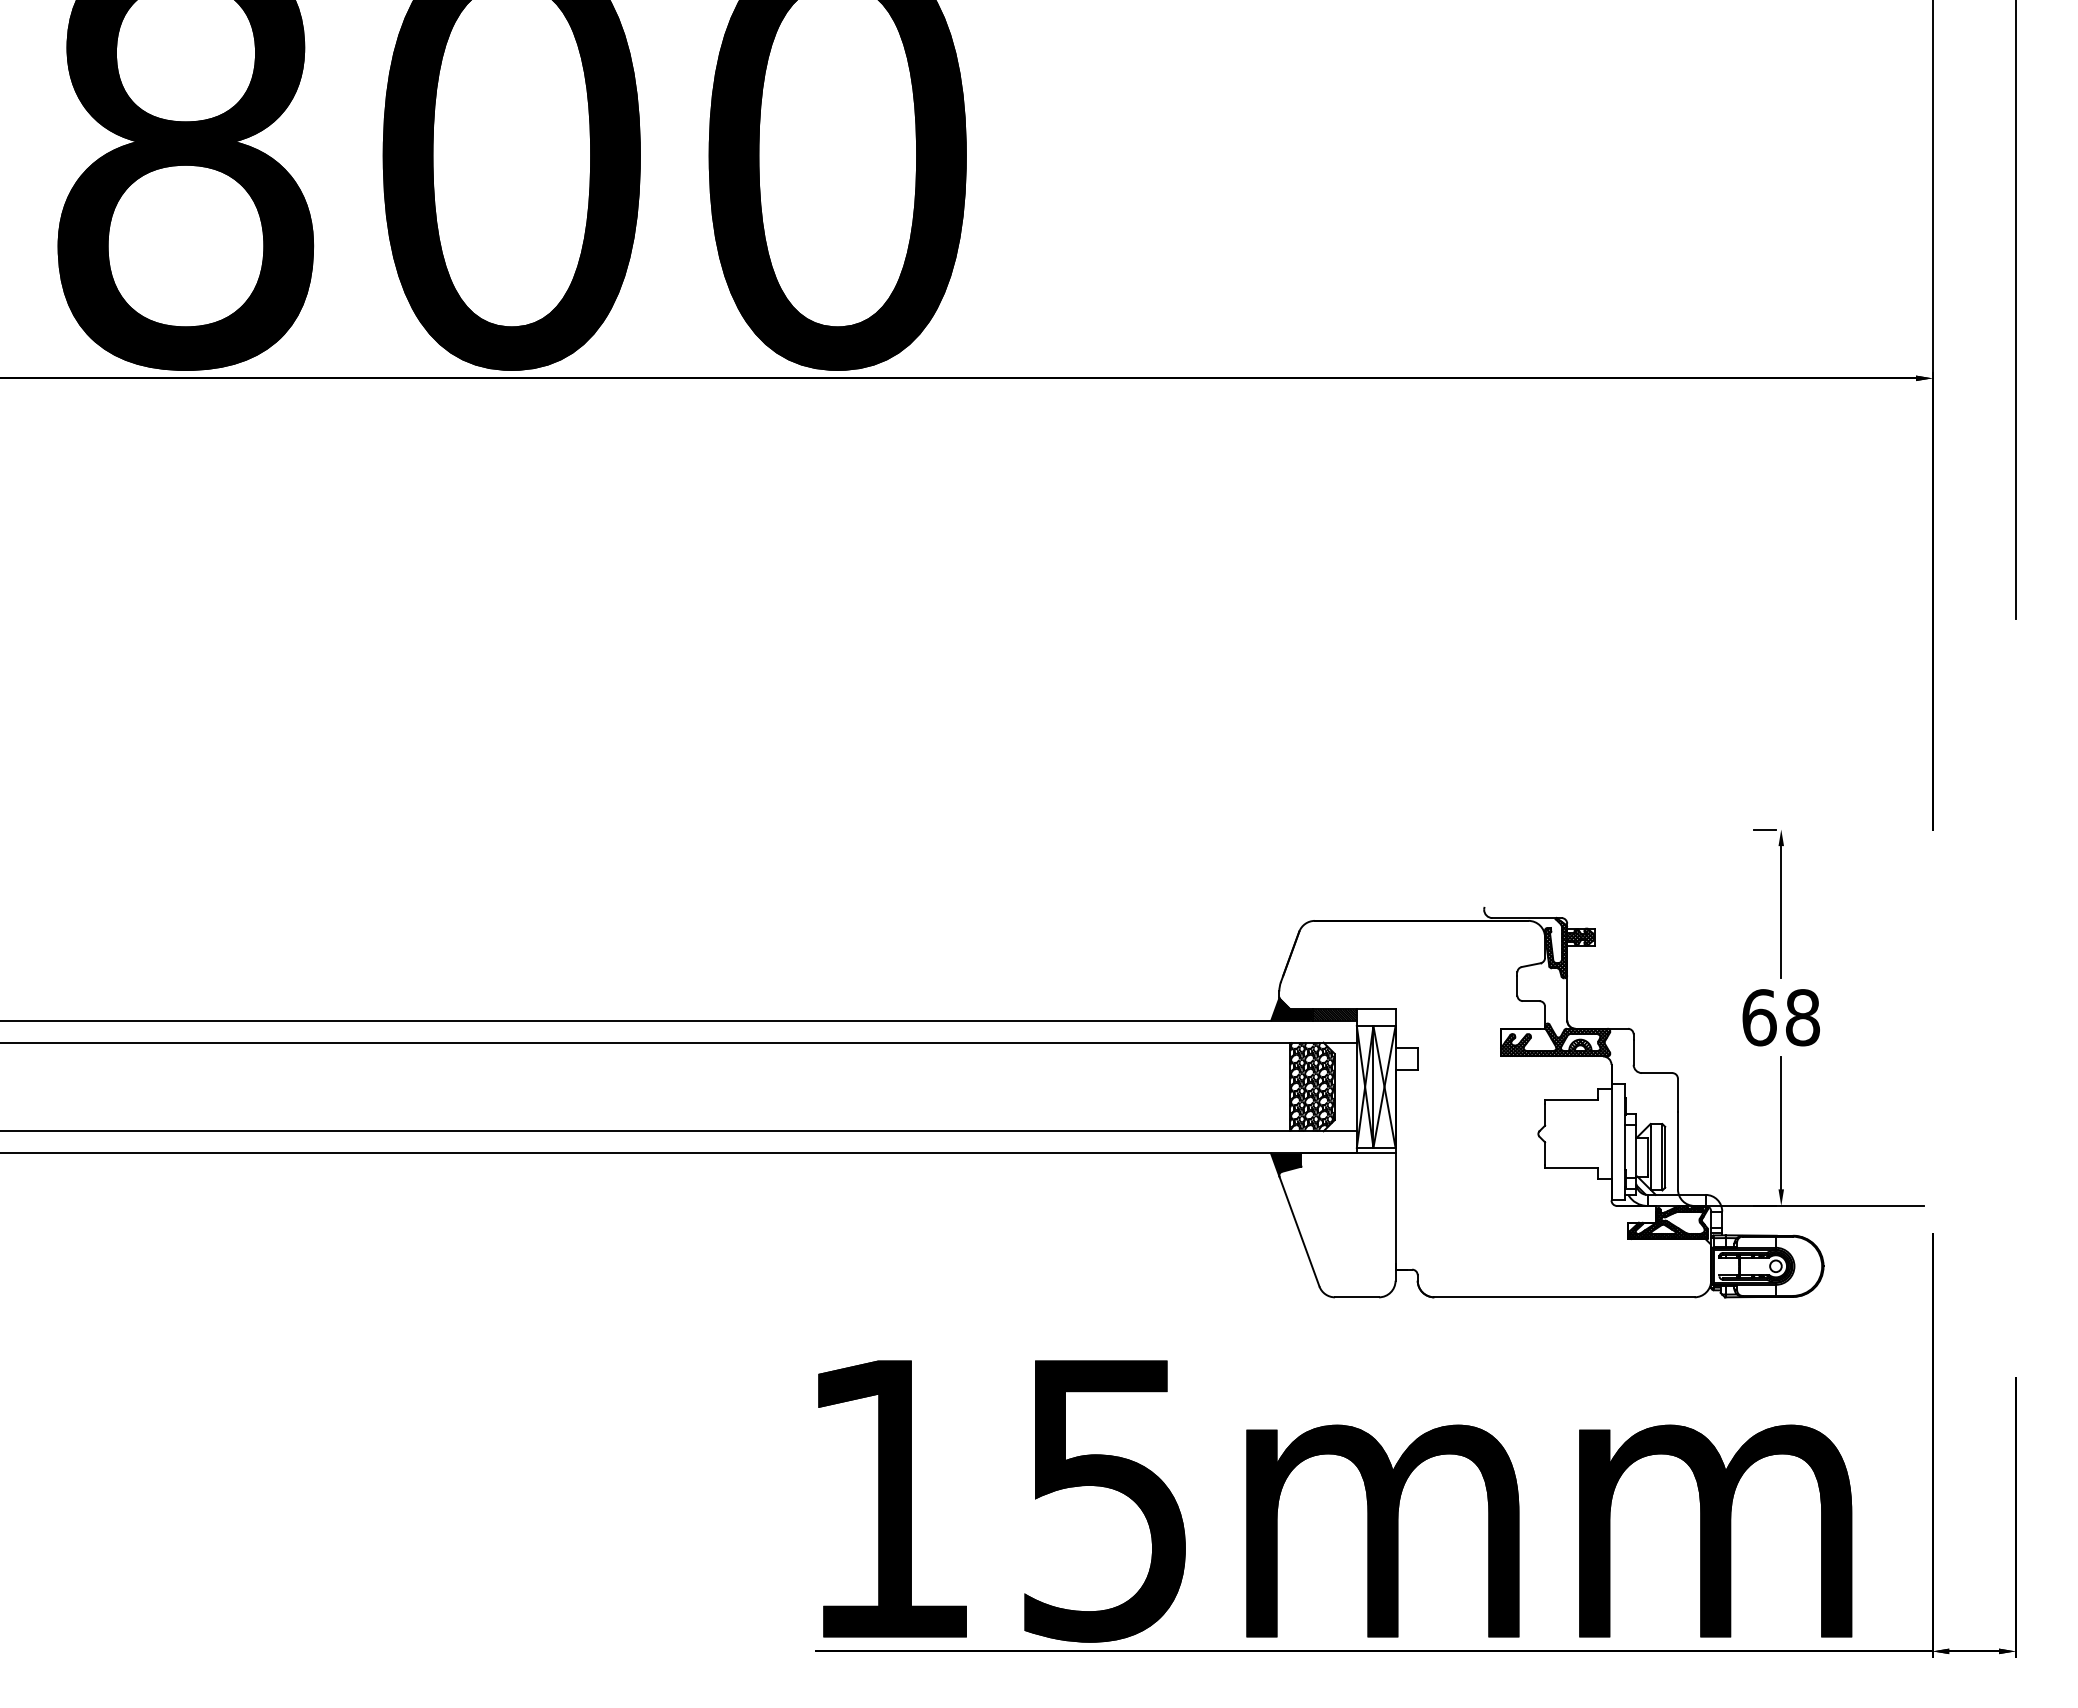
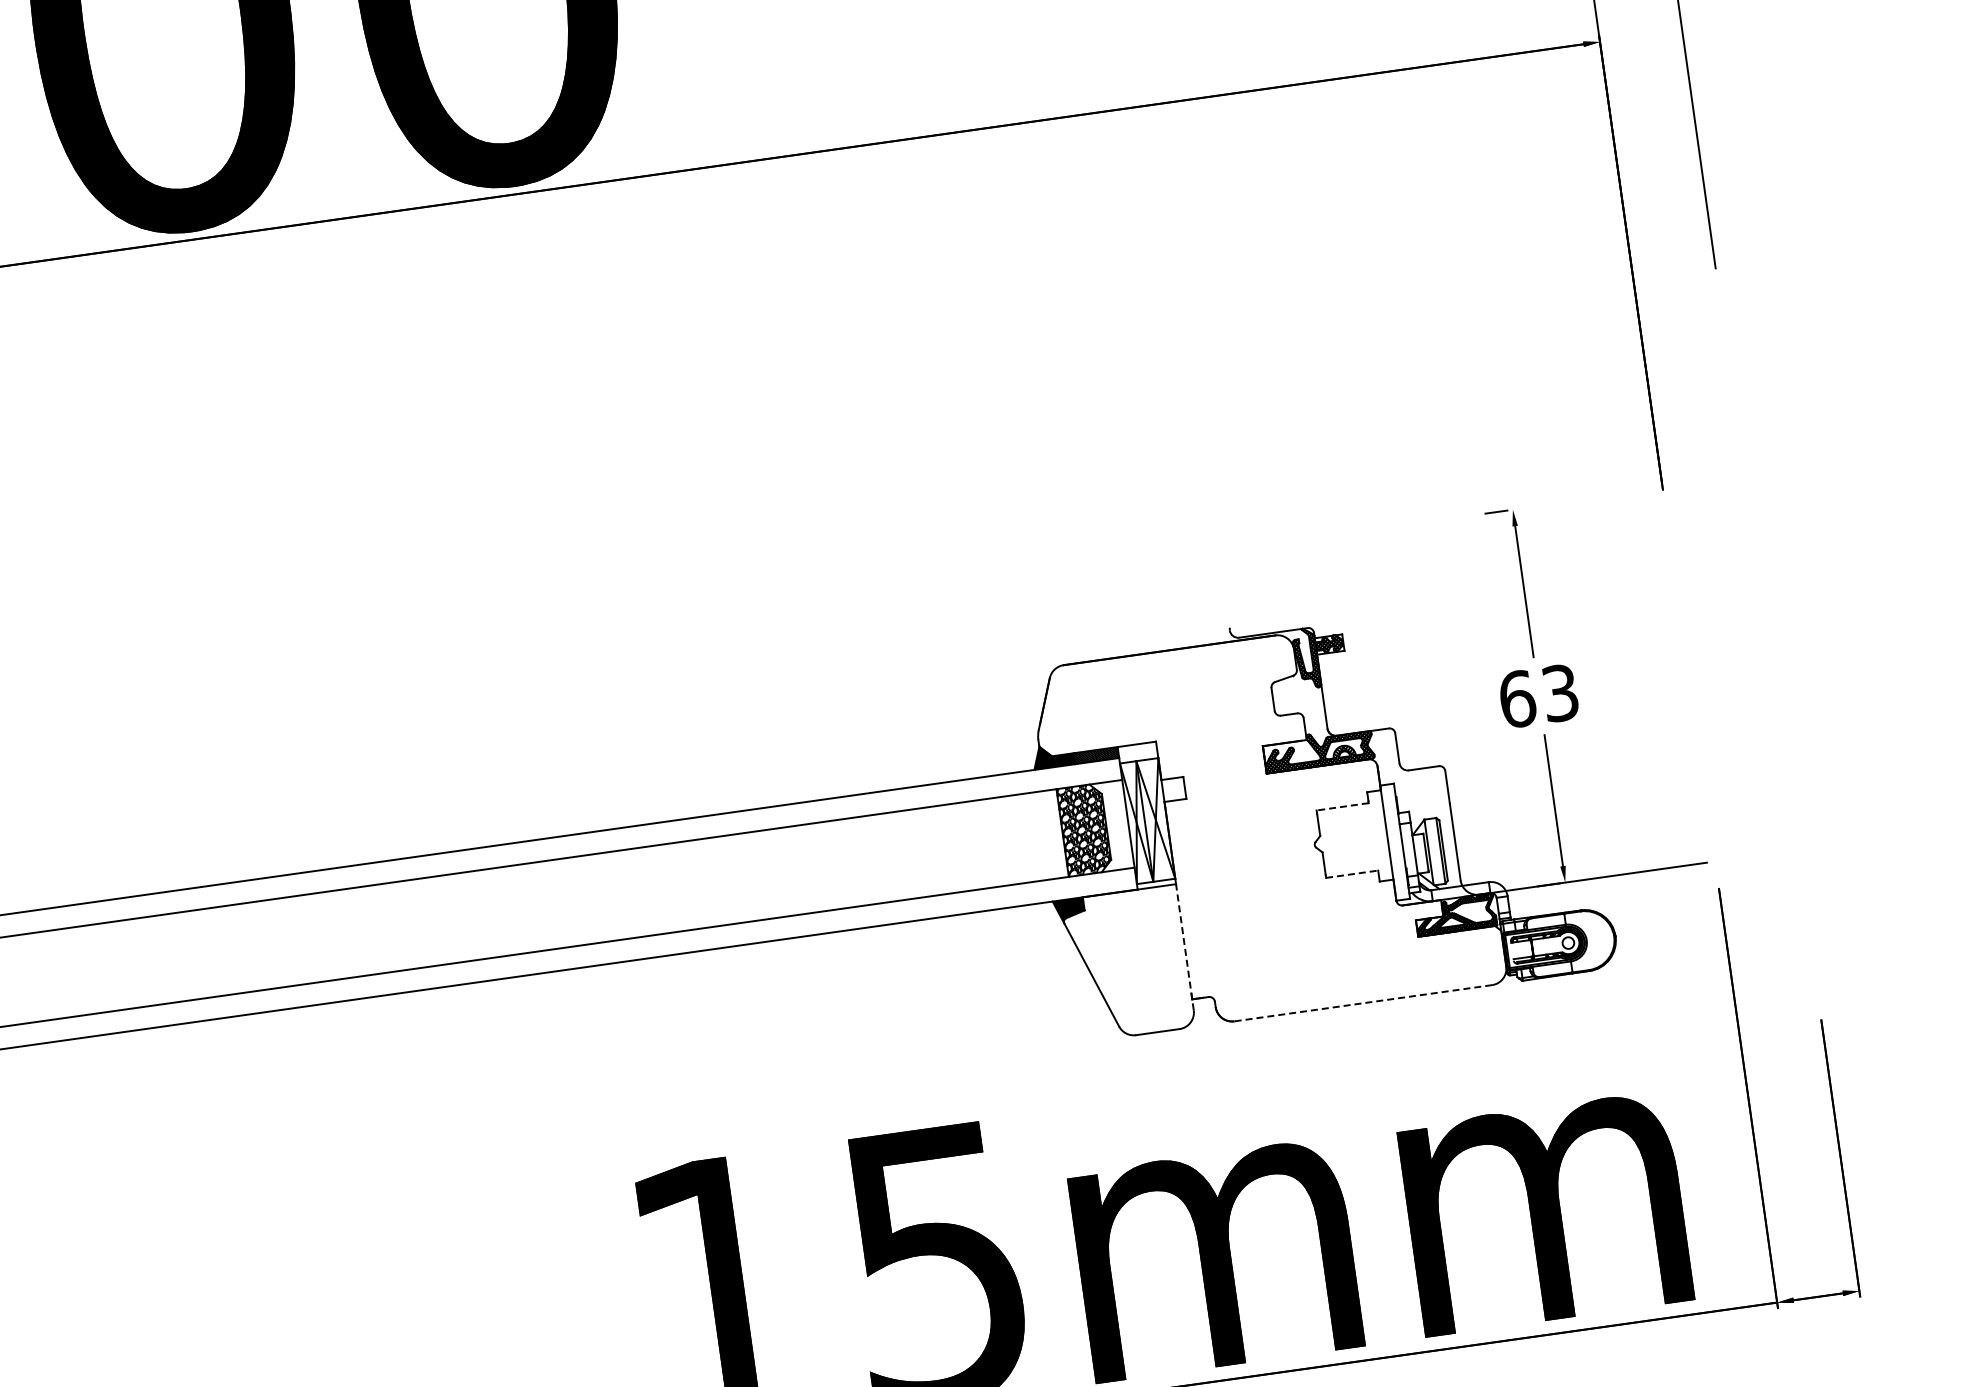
text: (1802, 1017) -> (1560, 693), 68 -> 63
line: (1570, 1099) -> (1341, 806), solid -> dashed
line: (1571, 1168) -> (1352, 874), solid -> dashed
line: (1395, 1217) -> (1184, 947), solid -> dashed
line: (1563, 1297) -> (1362, 1003), solid -> dashed

